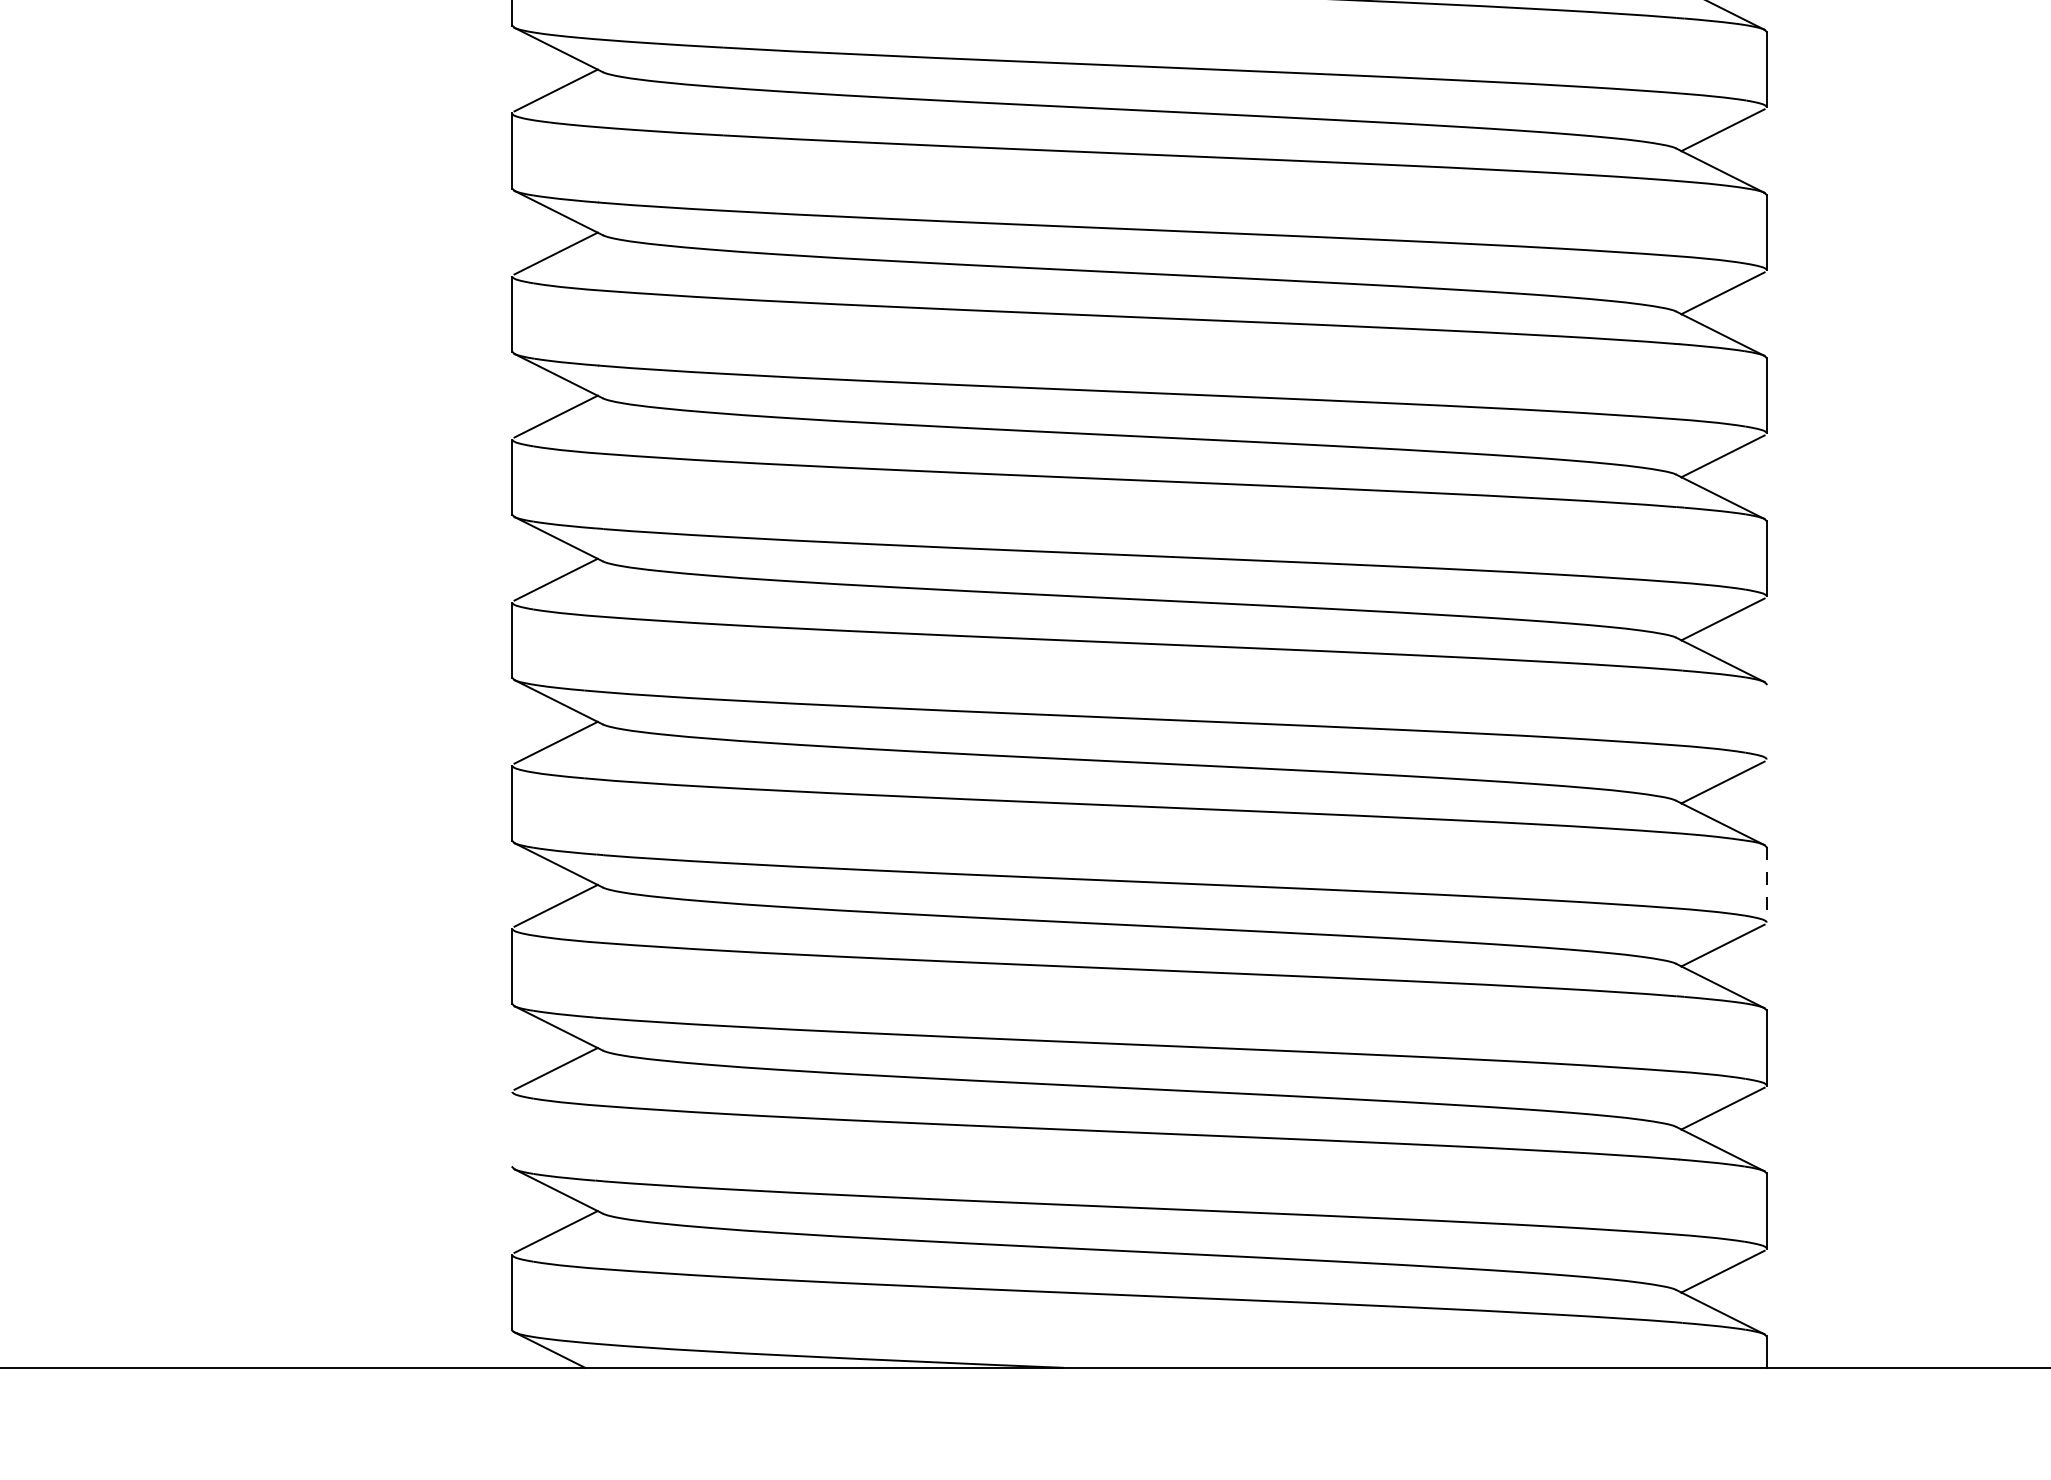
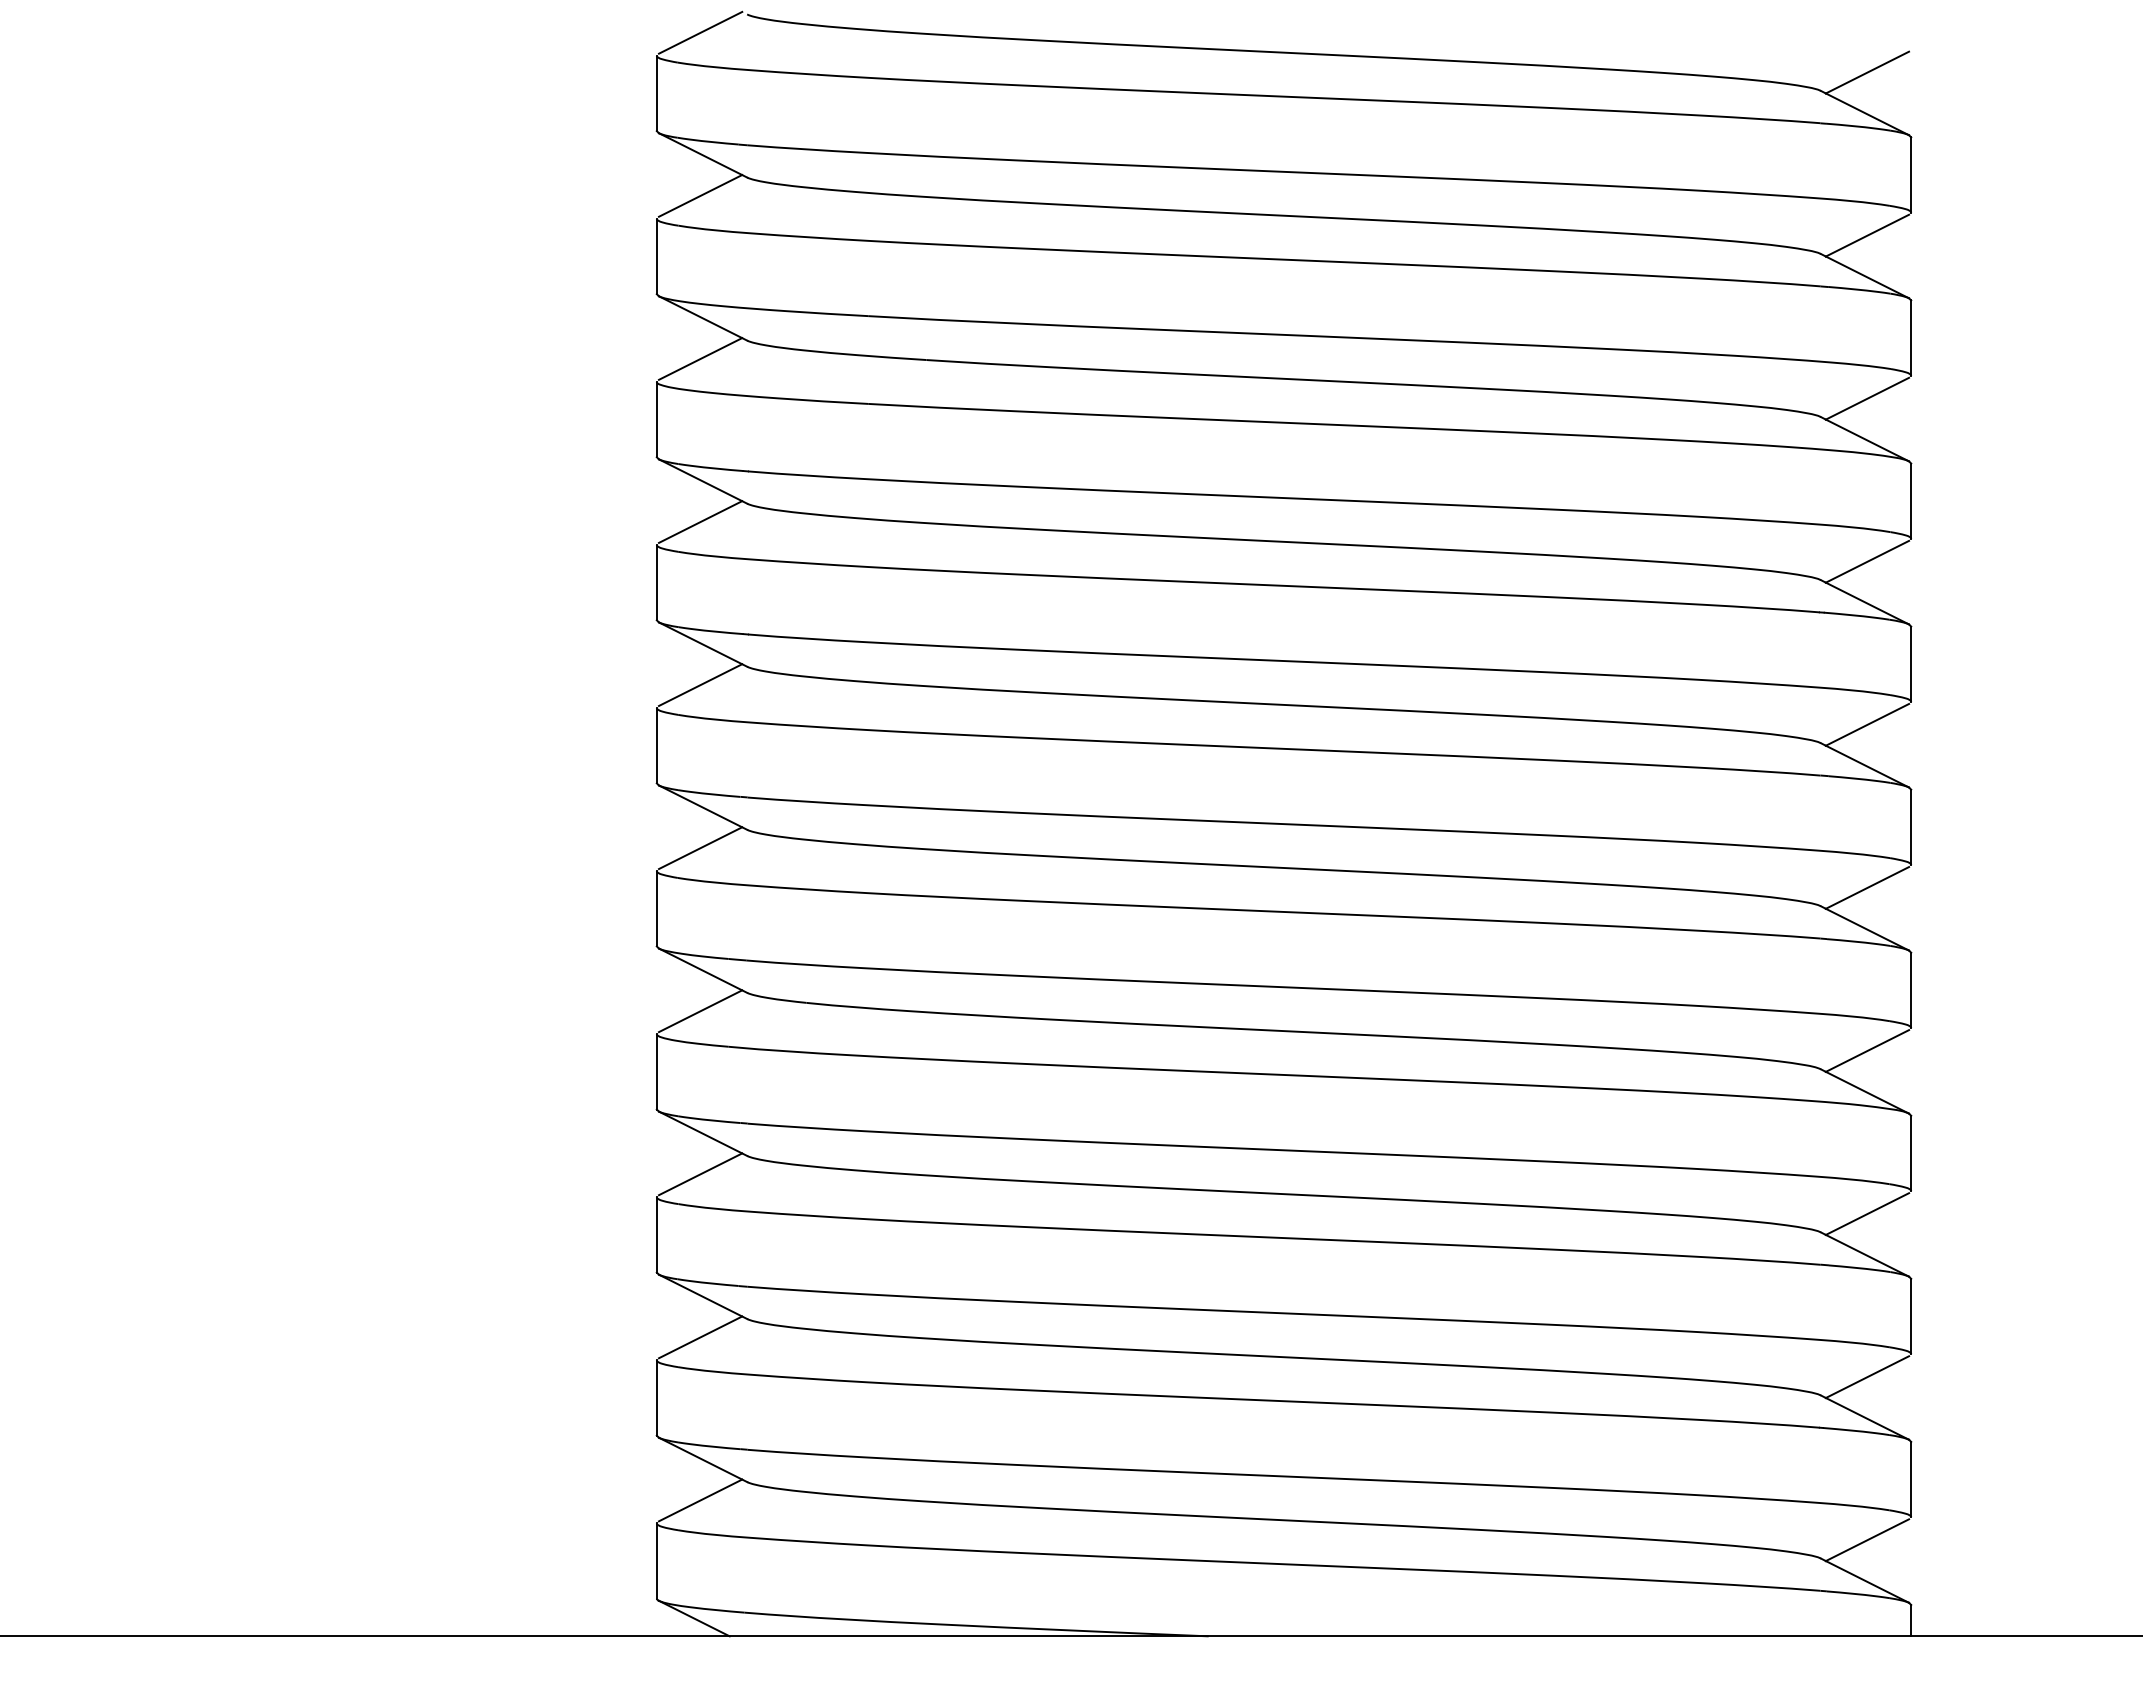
line: (1767, 721) -> (1911, 989), added
line: (1767, 885) -> (1911, 1153), dashed -> solid
line: (512, 1129) -> (656, 1397), added

